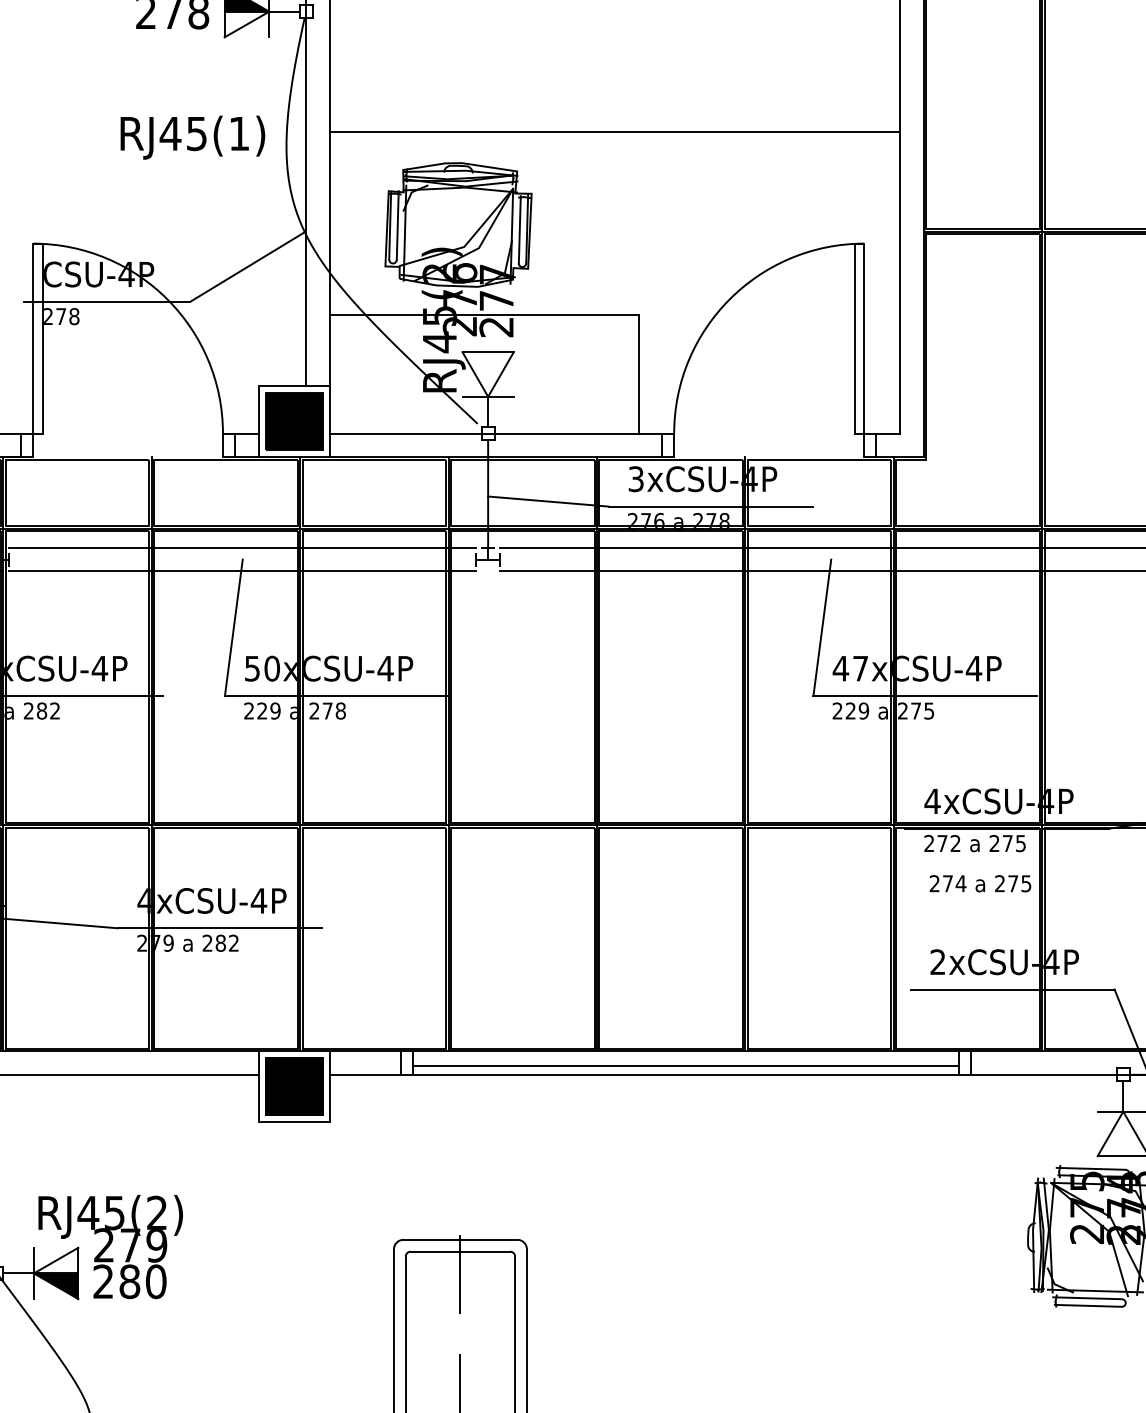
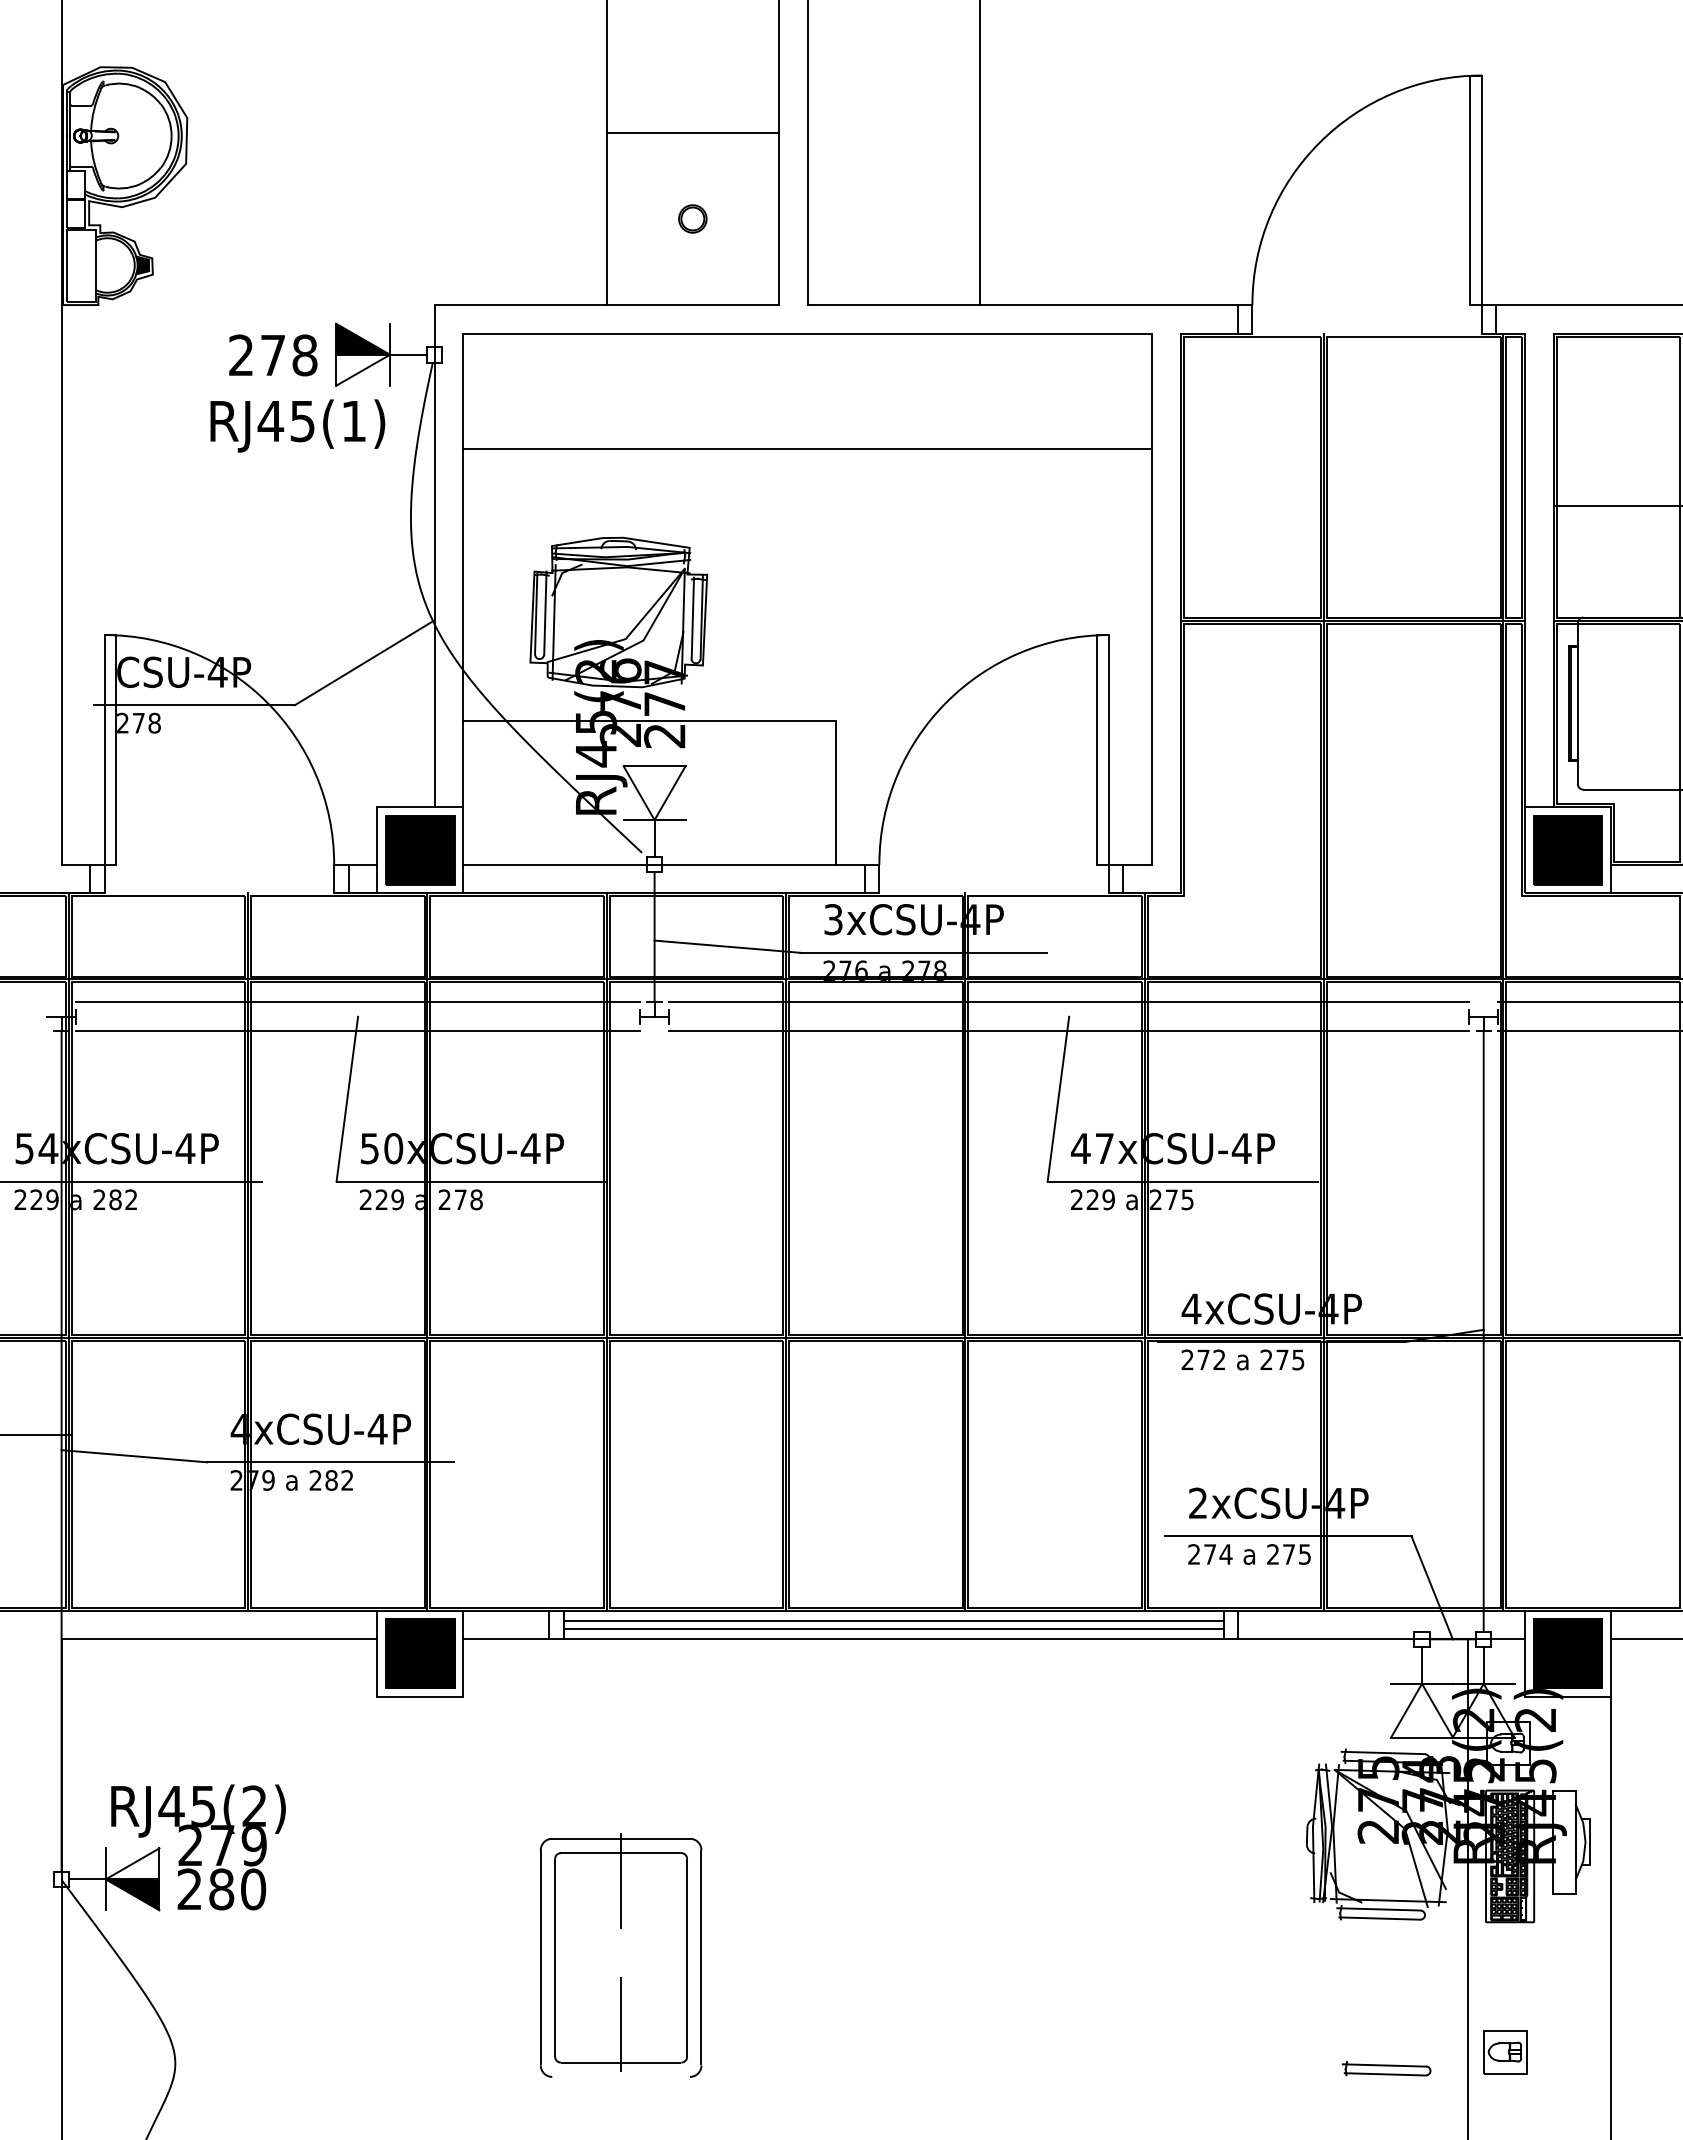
line: (614, 132) -> (807, 448), moved
text: (192, 137) -> (297, 425), moved
text: (980, 883) -> (1249, 1554), moved
line: (685, 1059) -> (893, 1620), added

